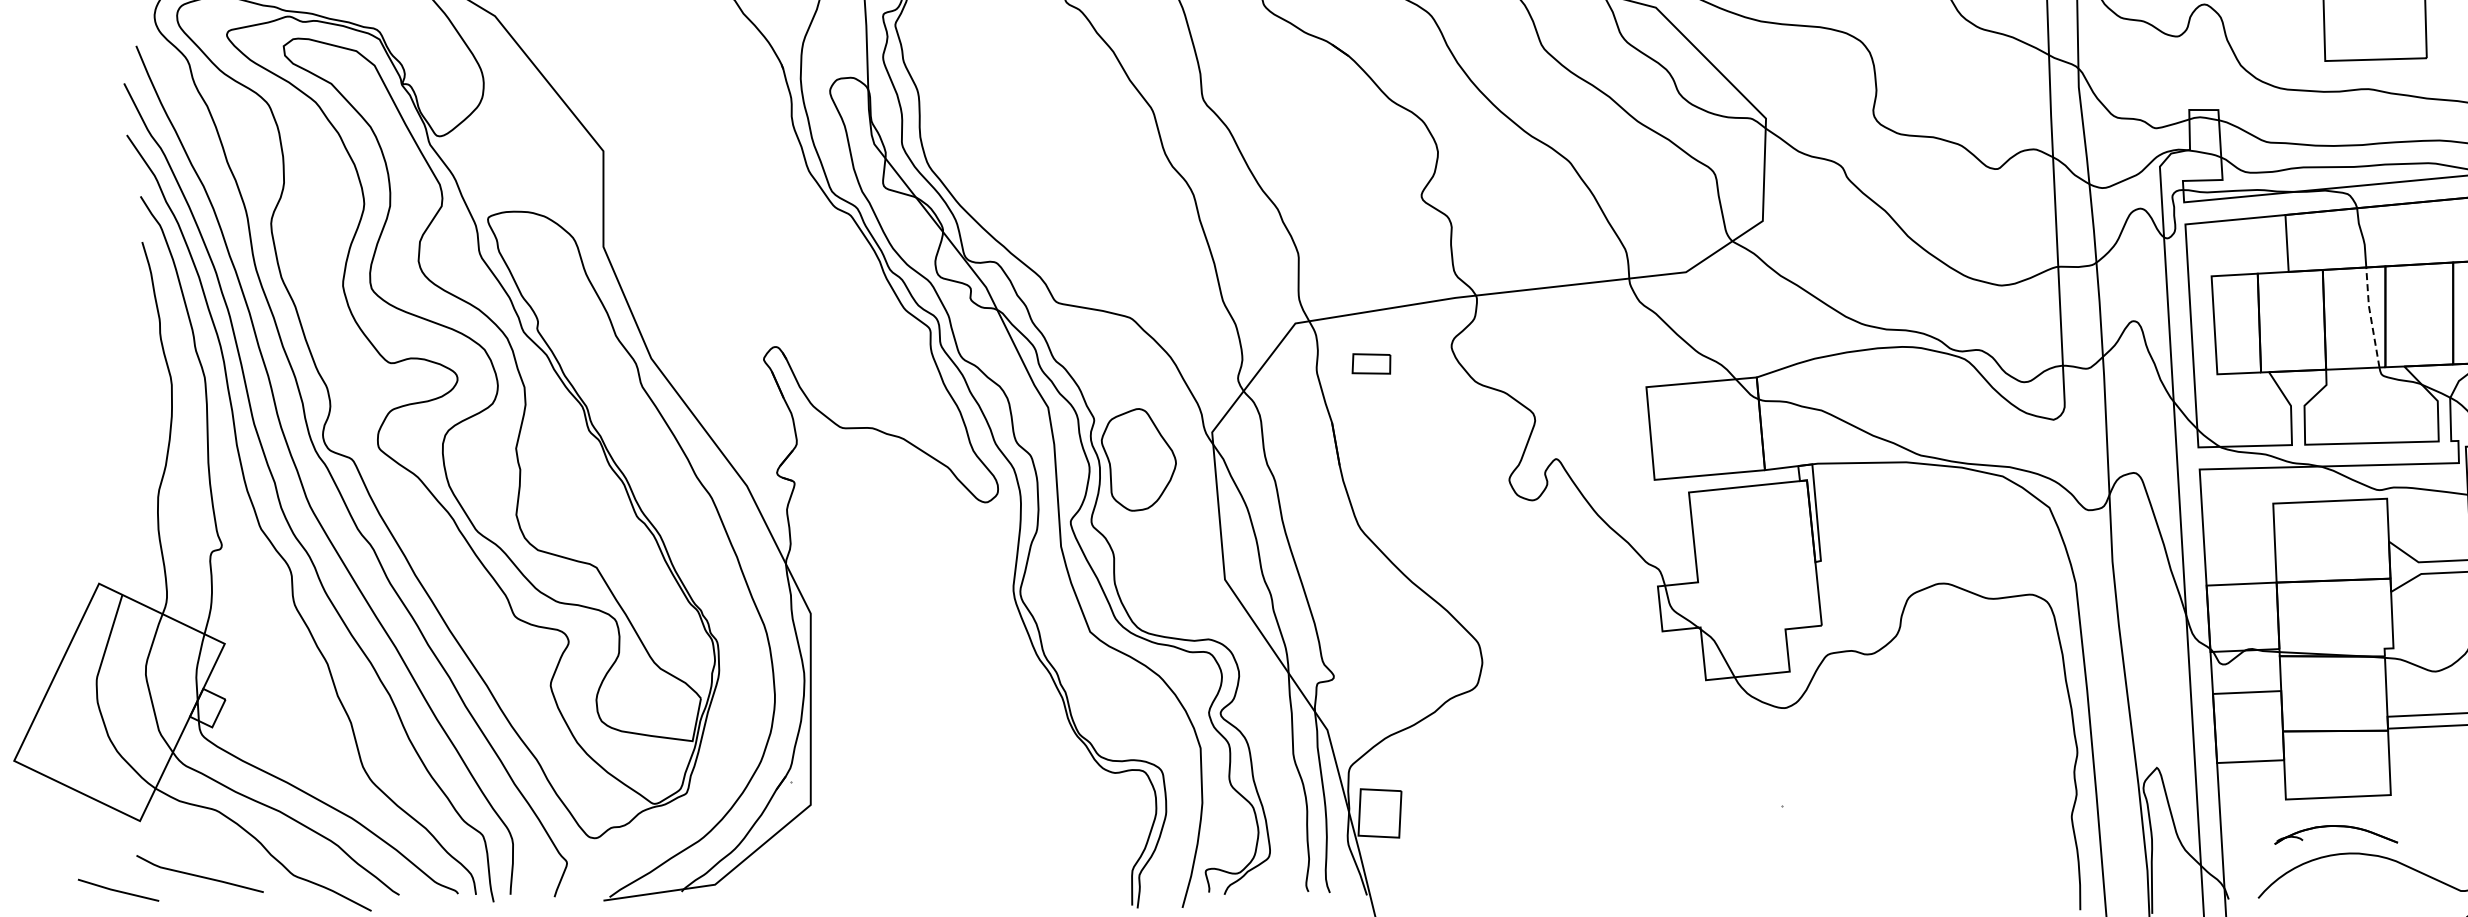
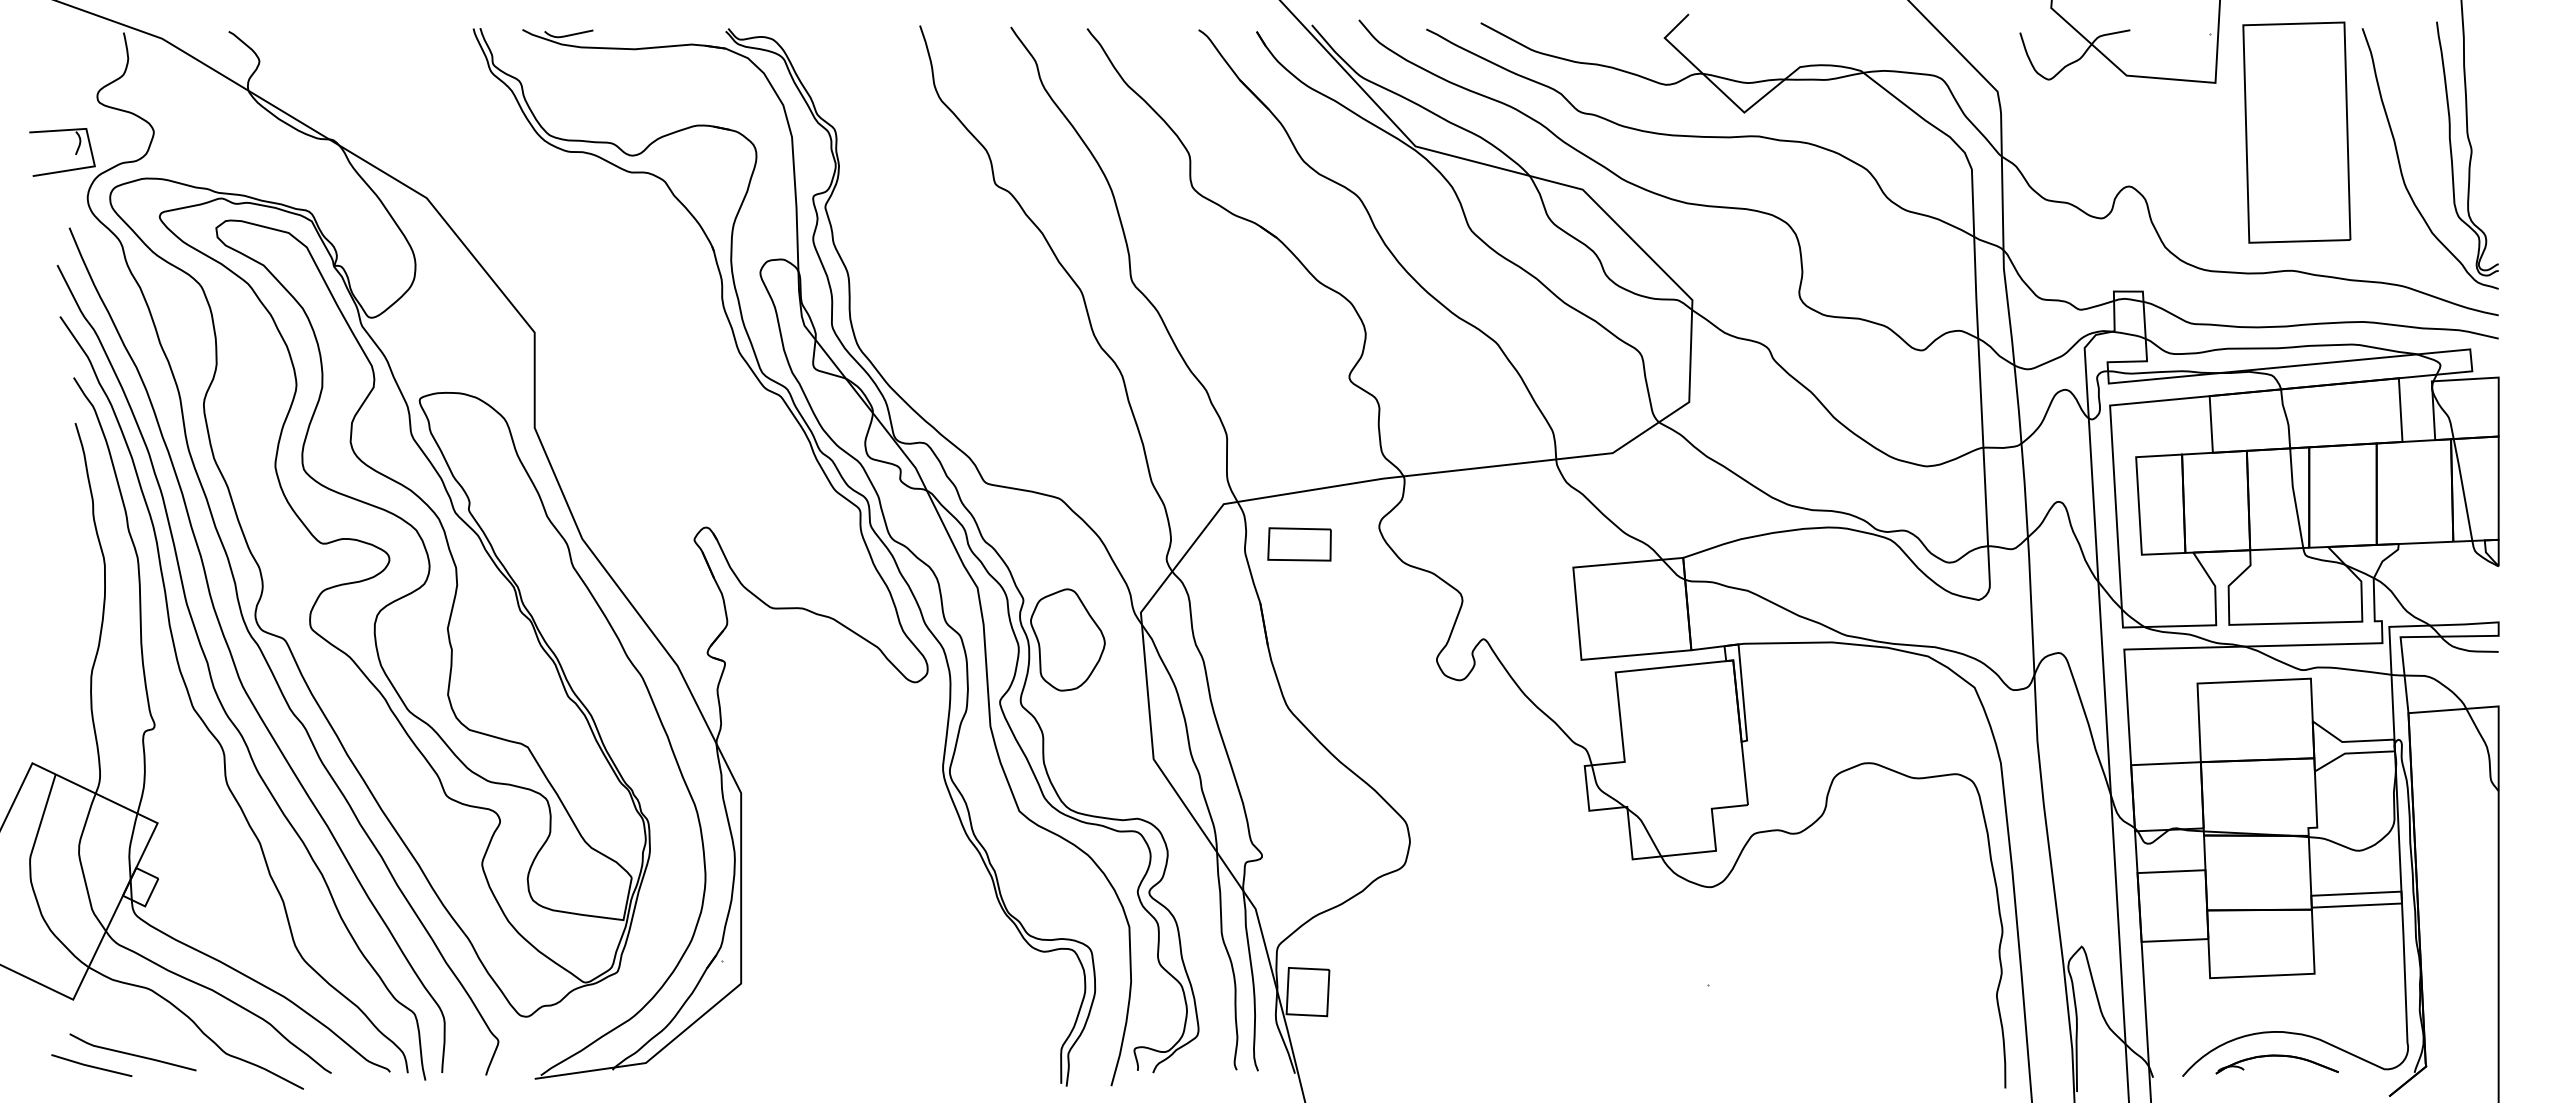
line: (2370, 316) -> (2294, 497), dashed -> solid
part: (1371, 363) -> (1299, 544), size x1.67
part: (2335, 826) -> (2276, 1056), moved
line: (118, 890) -> (91, 1065), moved

